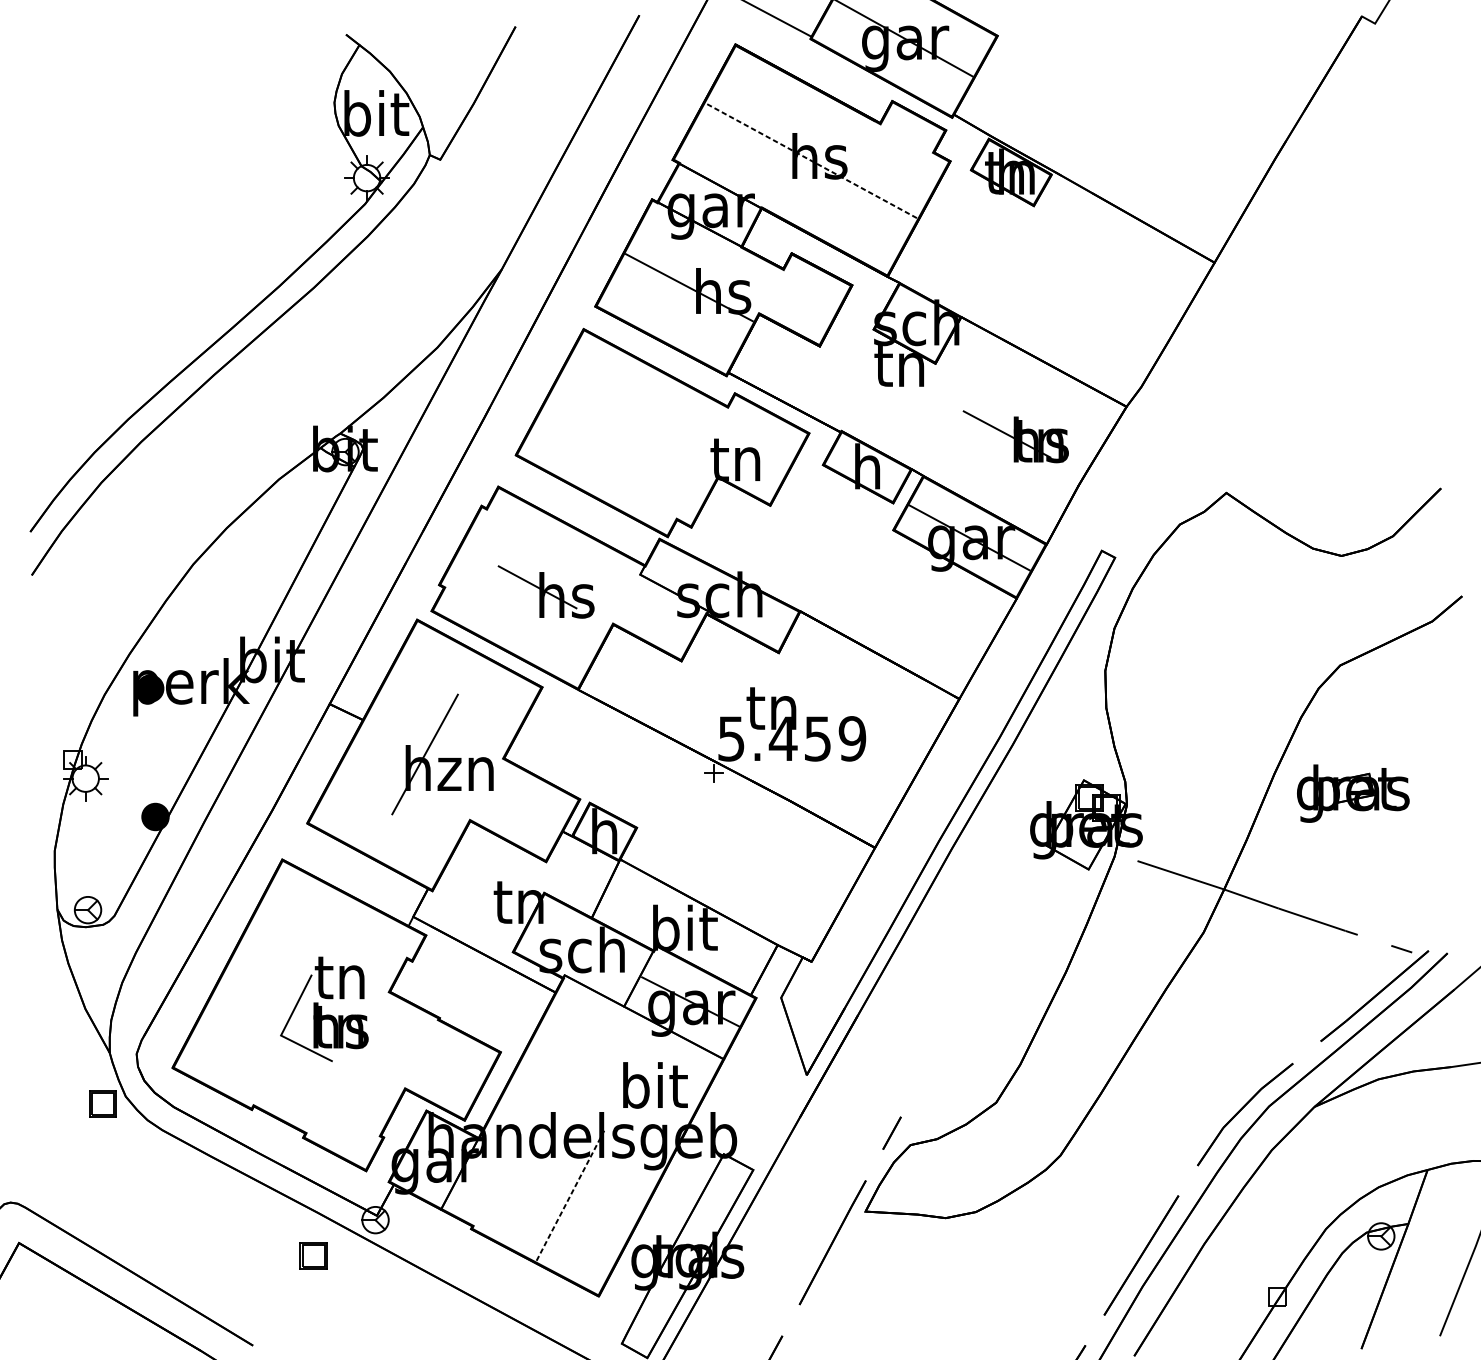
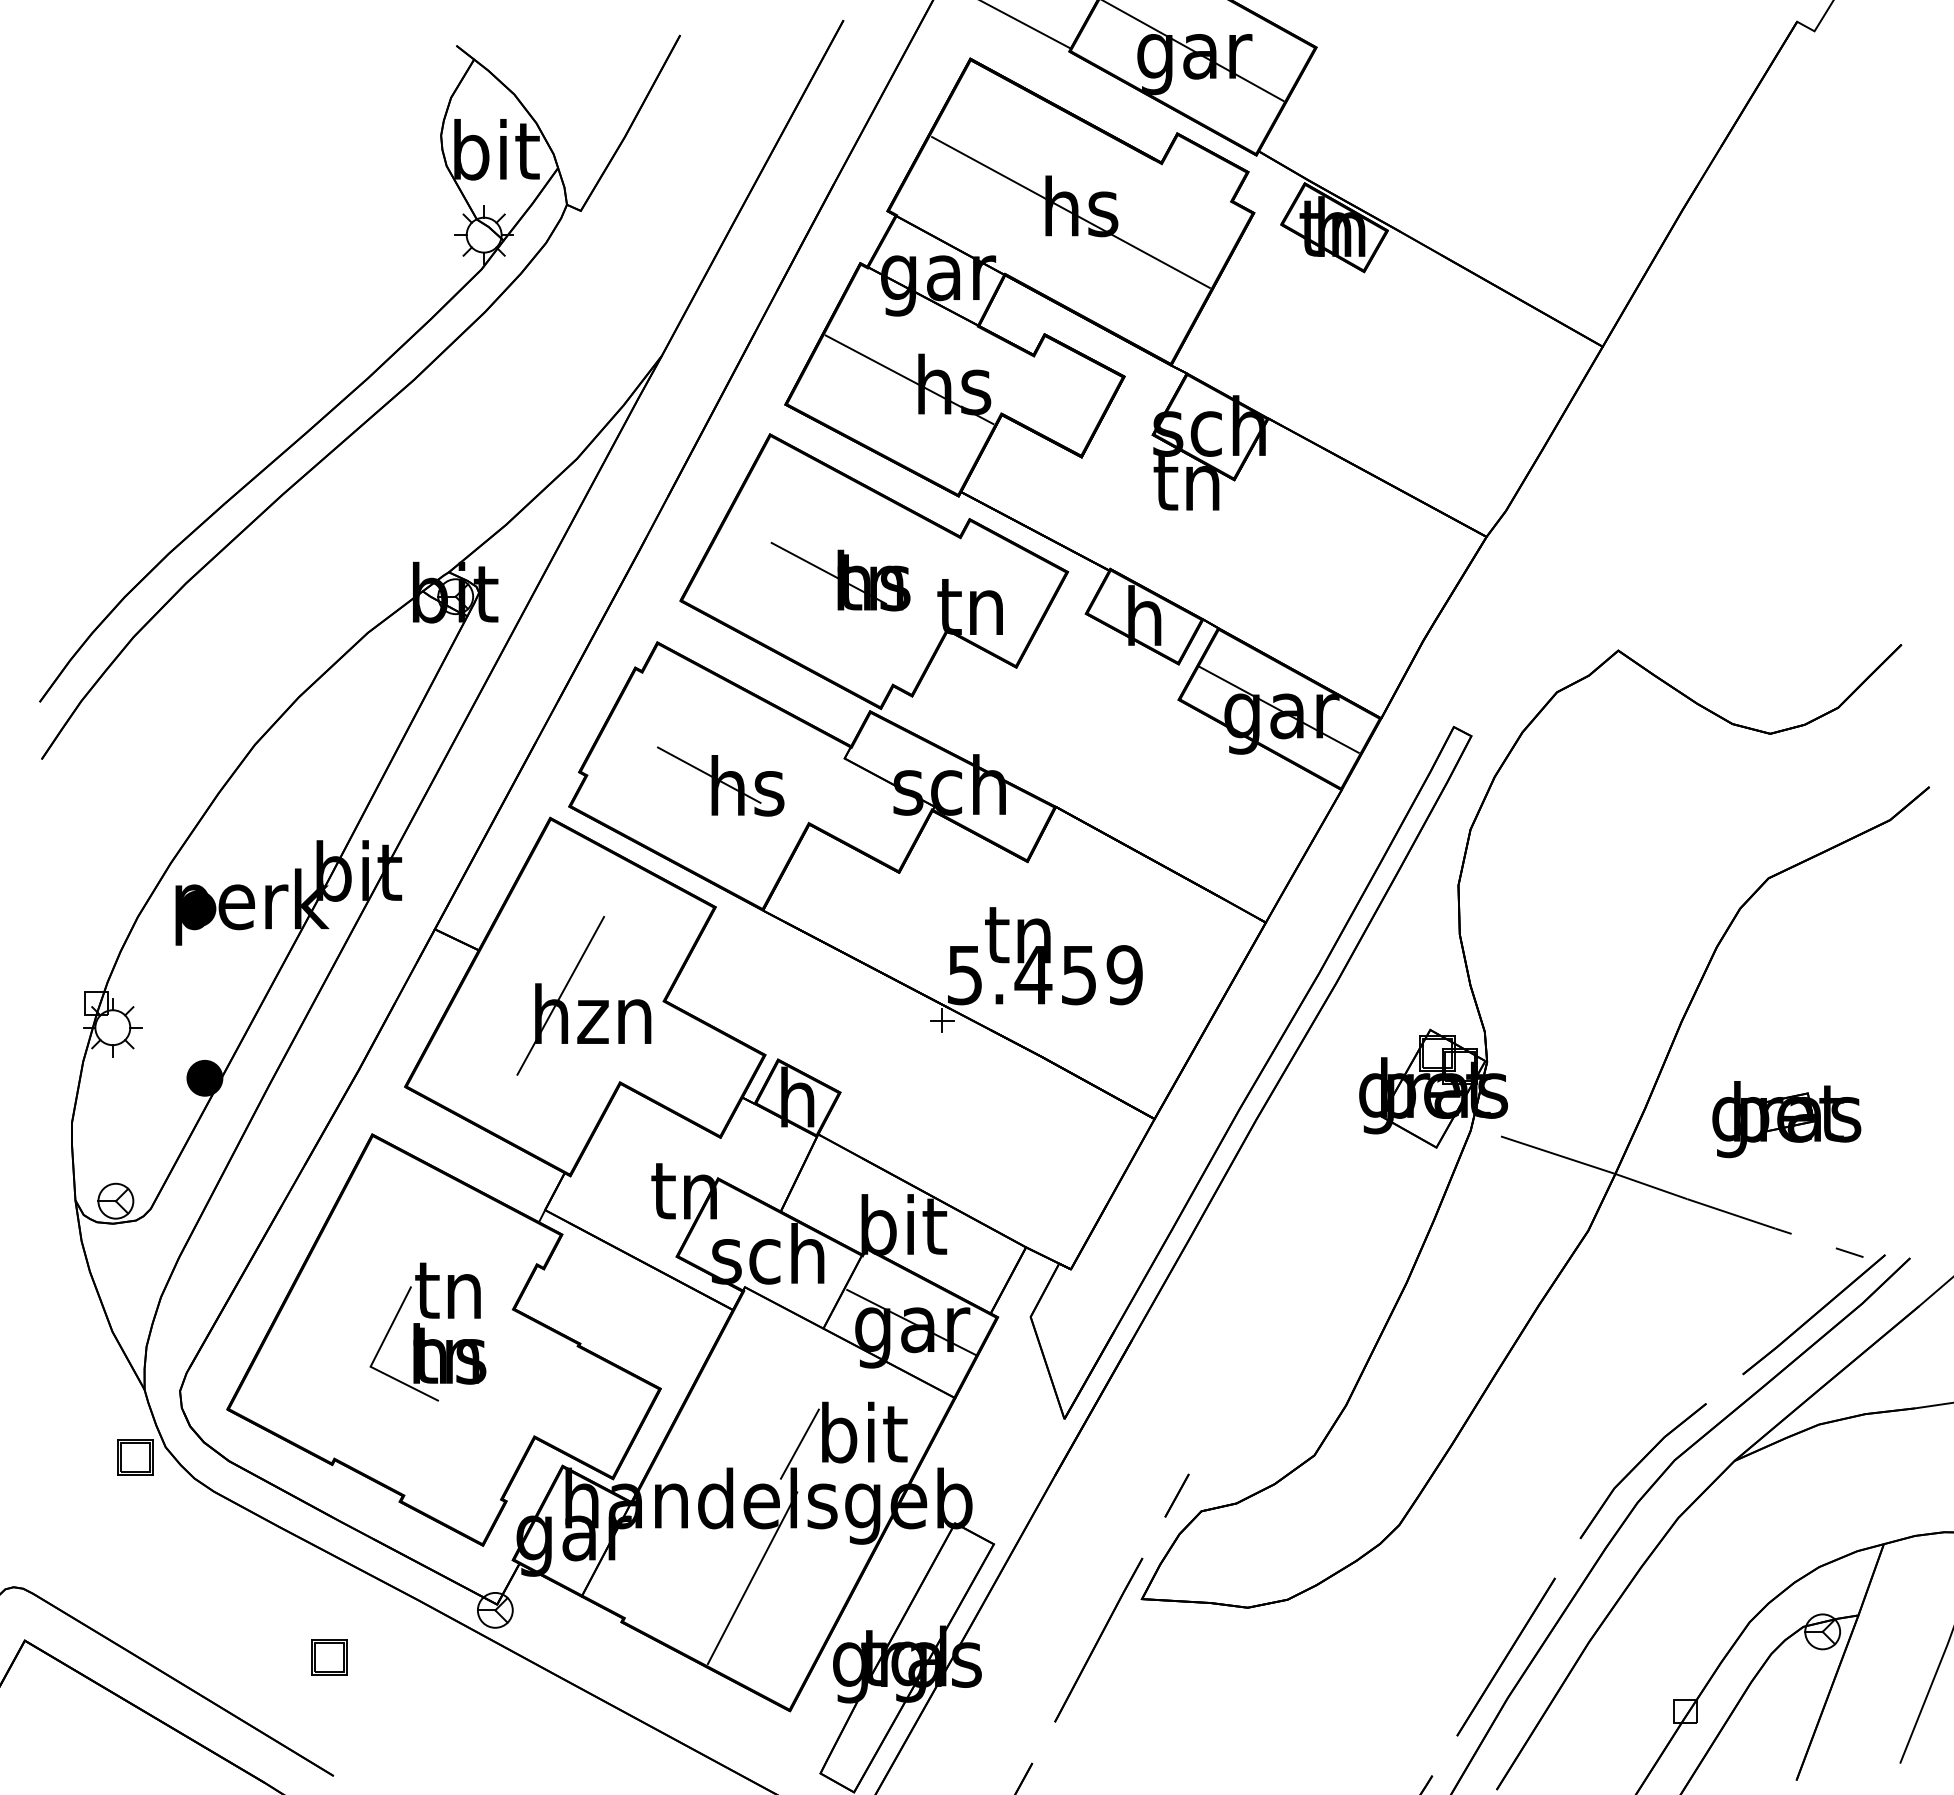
line: (811, 160) -> (1070, 212), dashed -> solid
part: (1015, 436) -> (840, 576), moved
part: (1353, 793) -> (1786, 1119), moved
line: (606, 1093) -> (799, 1443), added
line: (570, 1195) -> (752, 1578), dashed -> solid
part: (313, 1255) -> (329, 1657), moved

